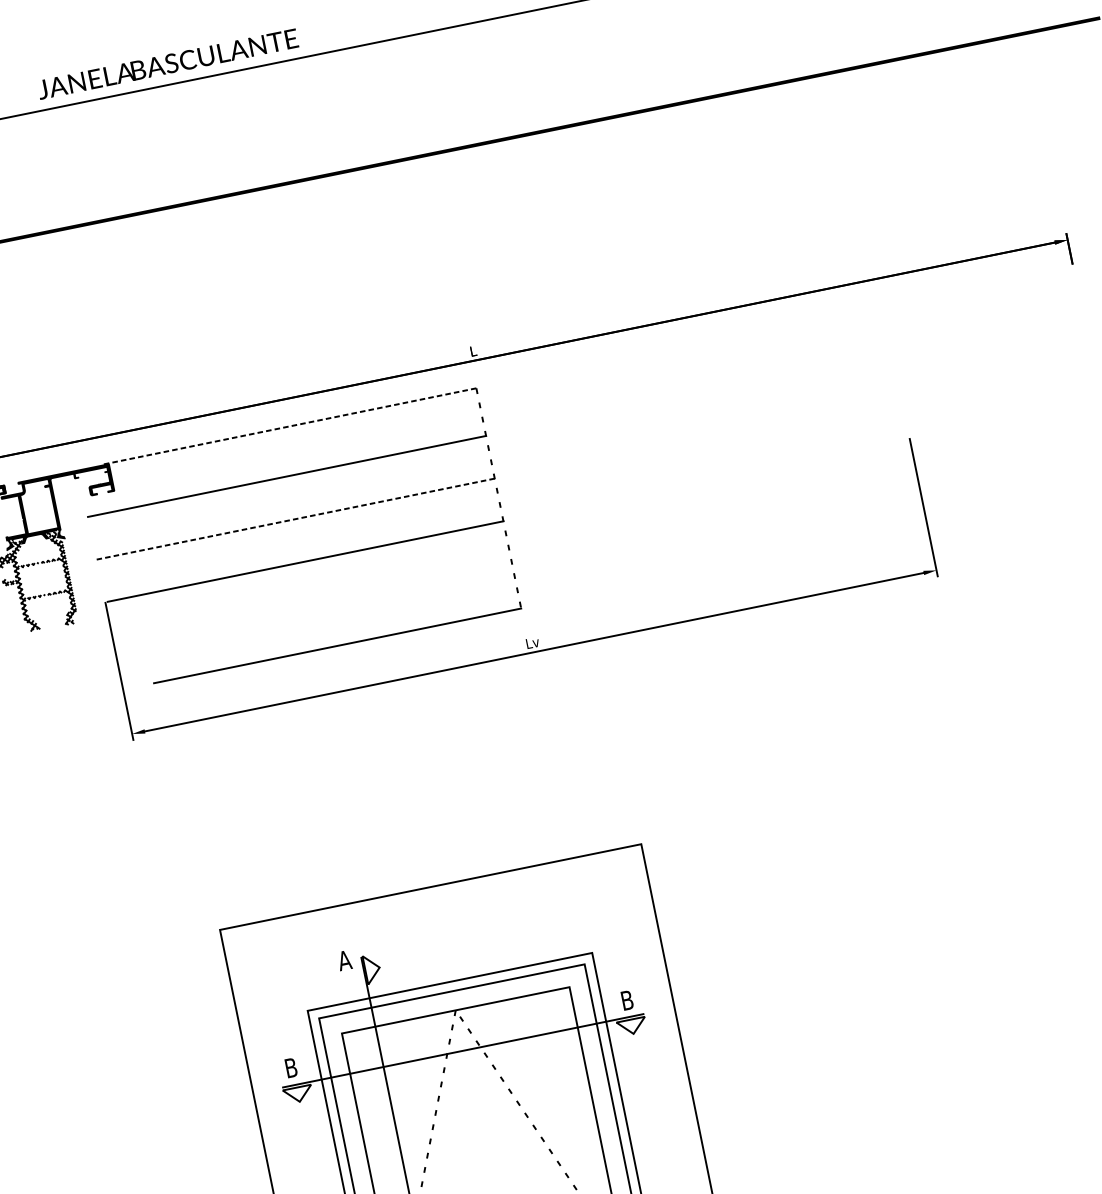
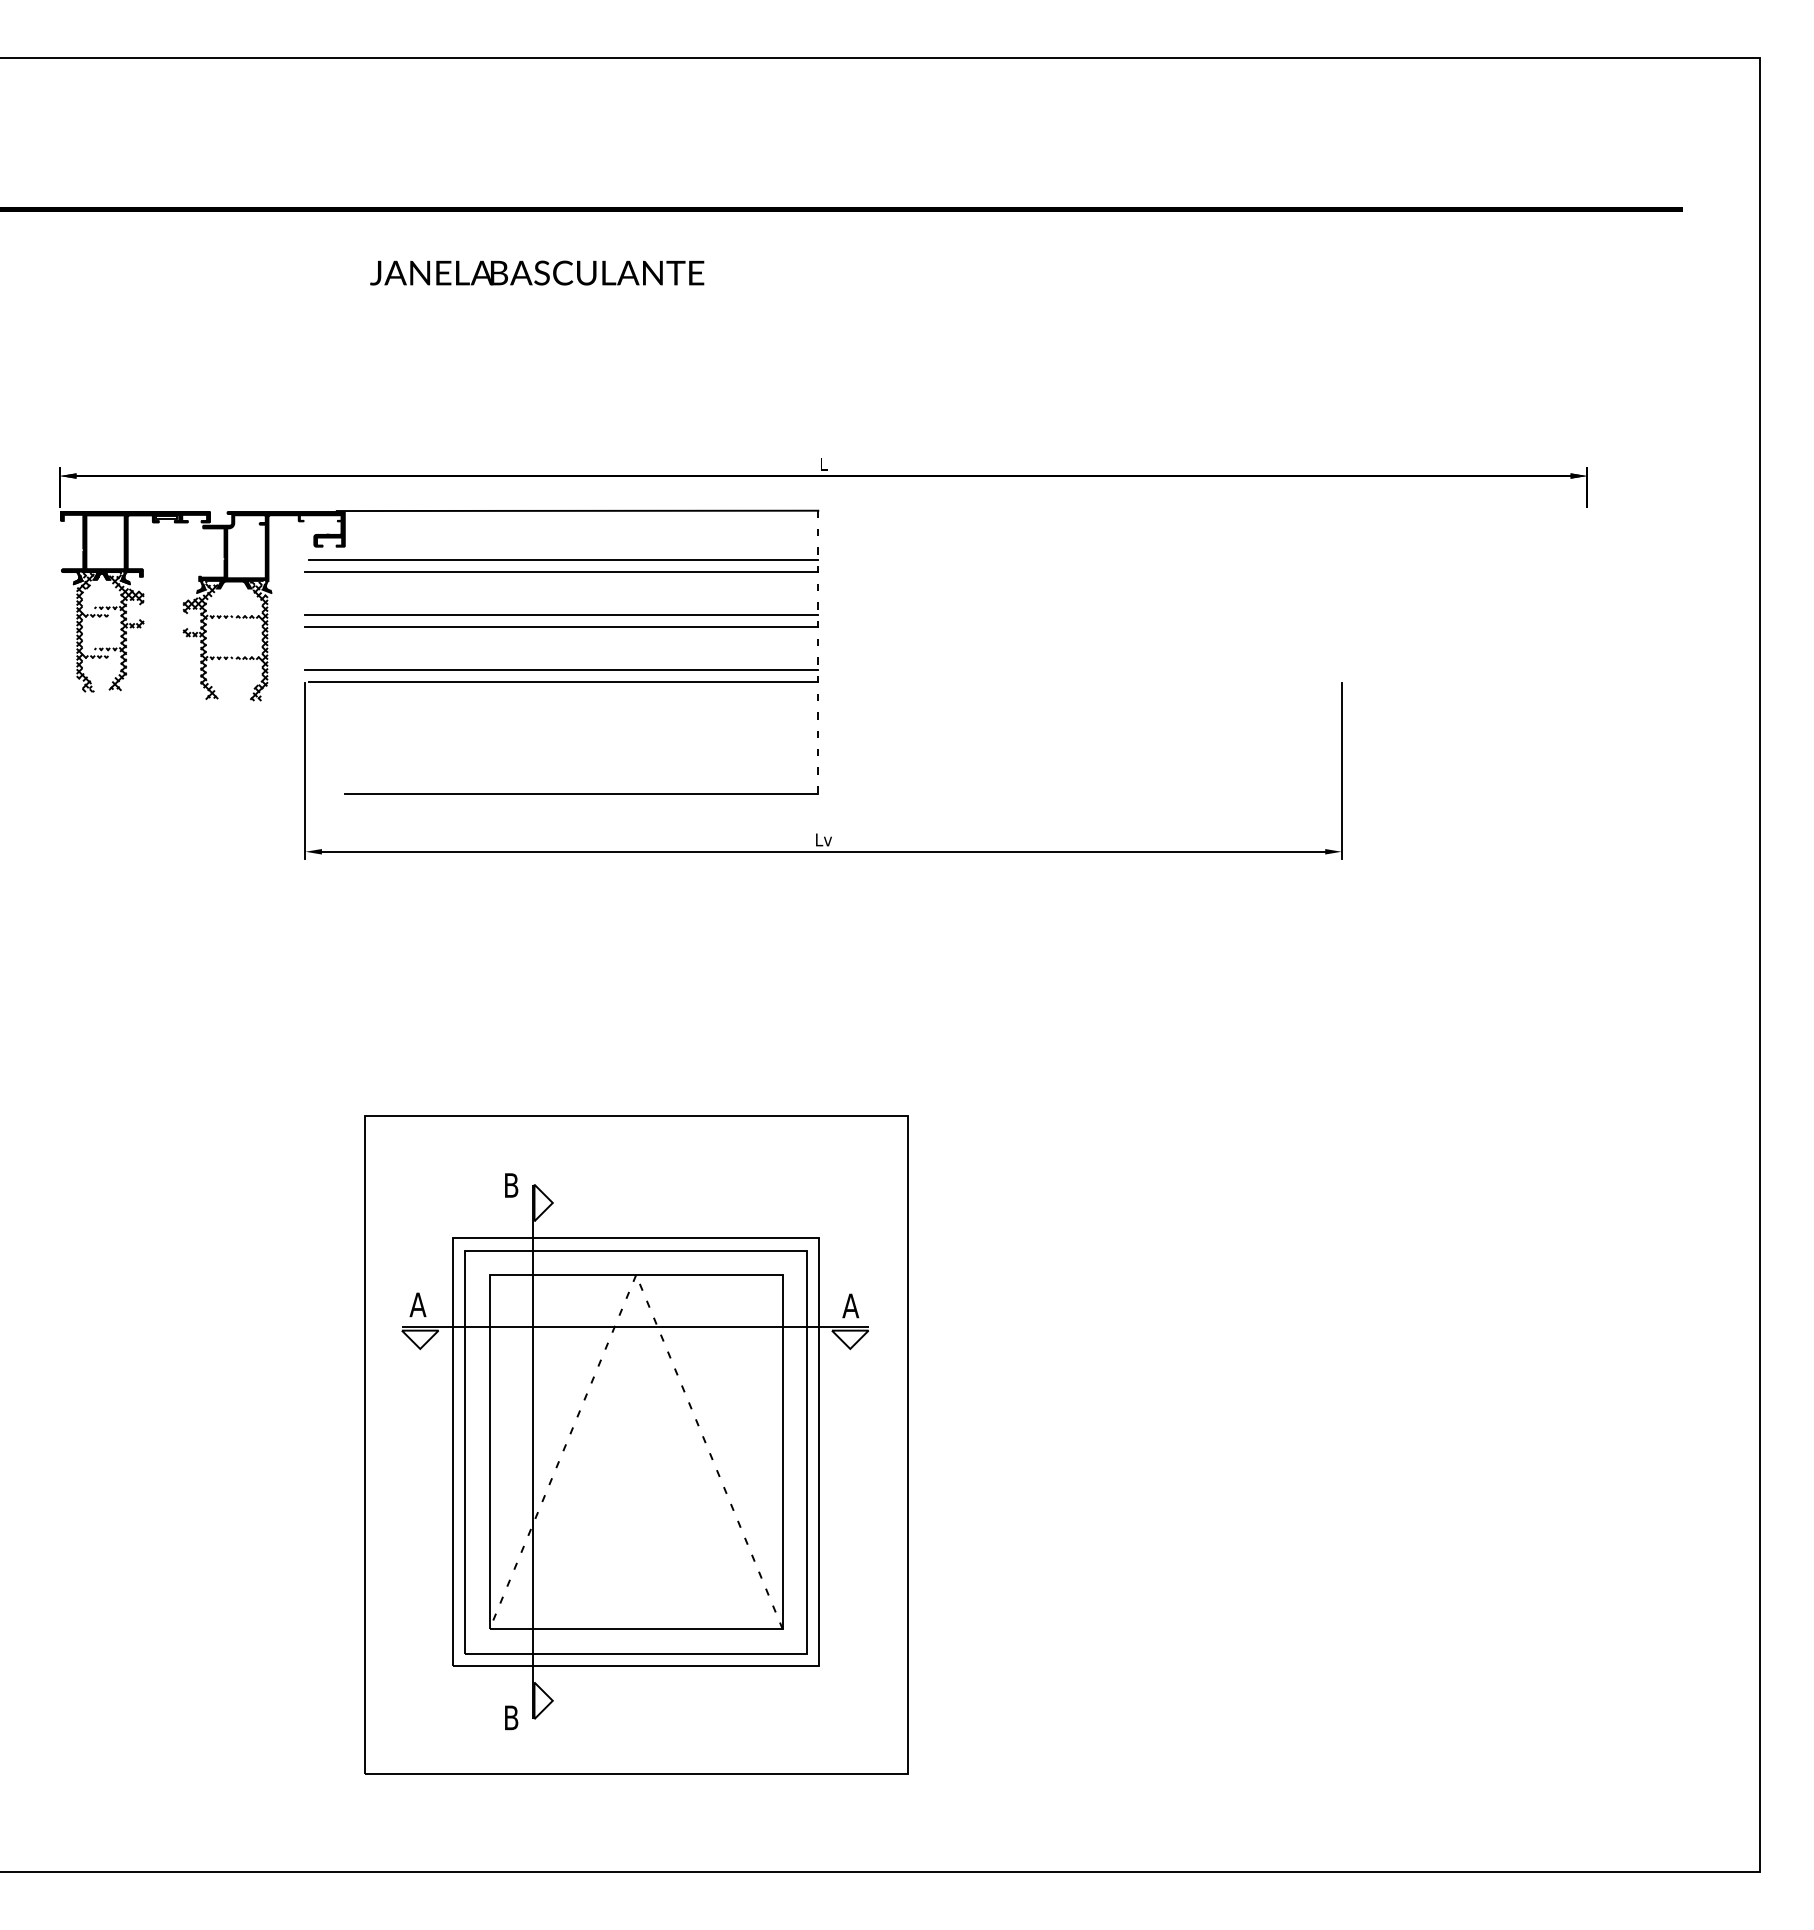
text: (168, 63) -> (537, 272), moved
line: (289, 426) -> (577, 510), dashed -> solid
line: (286, 466) -> (563, 559), added
line: (293, 509) -> (561, 614), added
line: (295, 519) -> (561, 627), dashed -> solid
line: (302, 552) -> (561, 669), added
text: (344, 960) -> (510, 1185), A -> B
text: (626, 1000) -> (850, 1305), B -> A
text: (290, 1067) -> (417, 1304), B -> A

